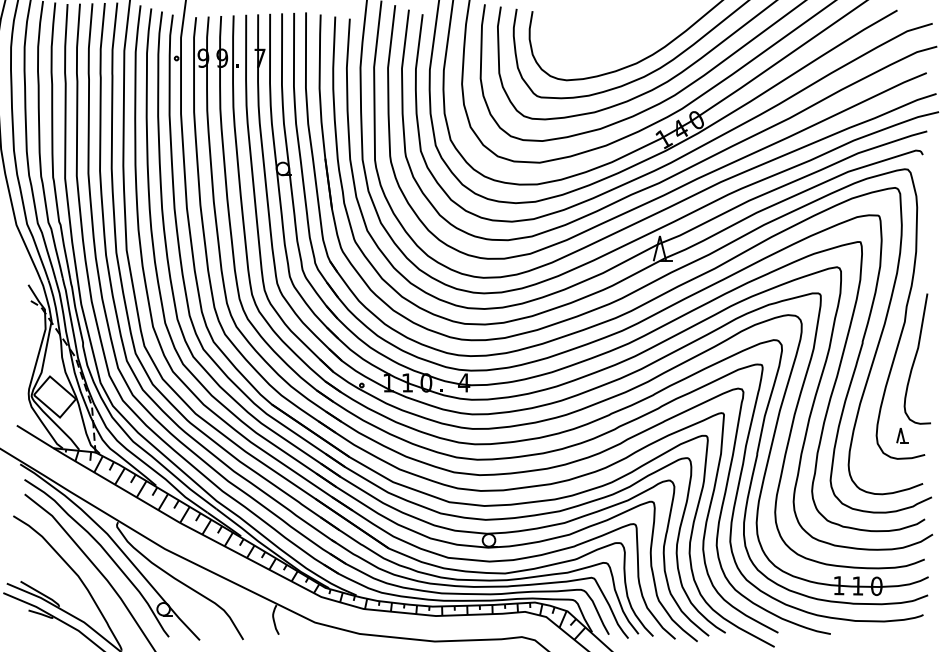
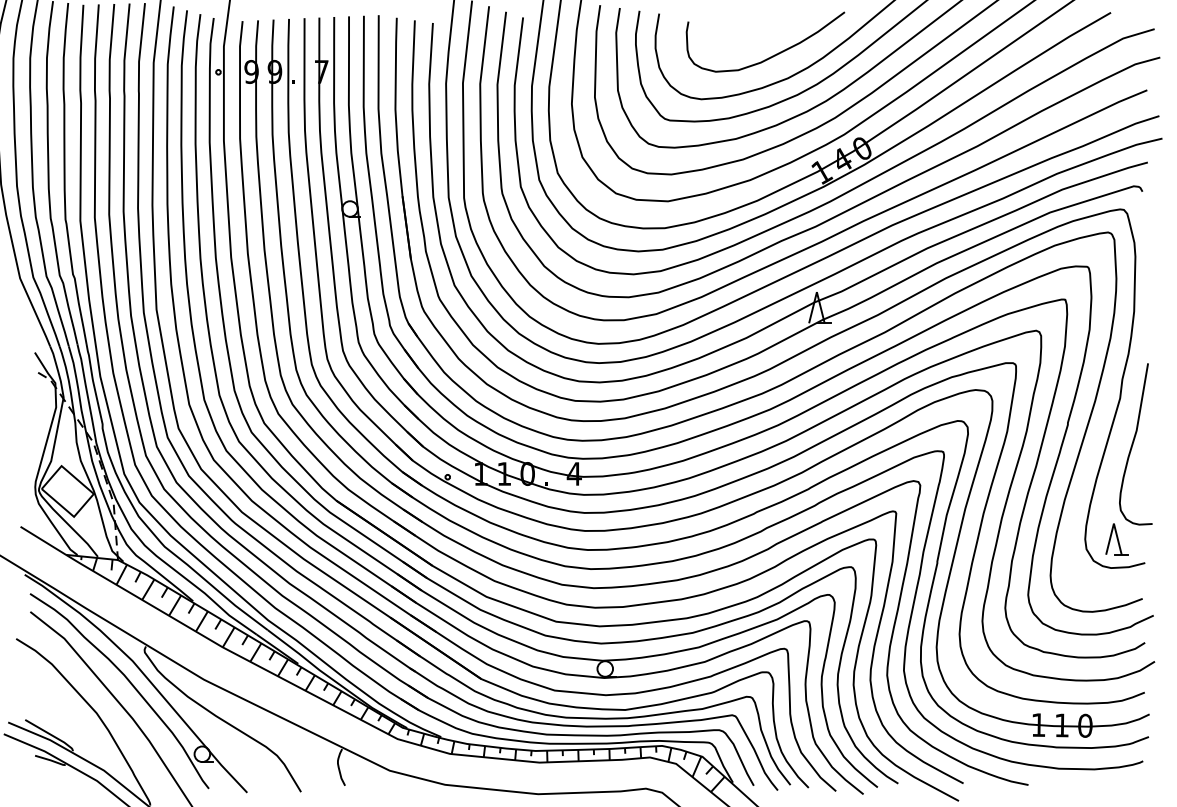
curve: (624, 44) -> (772, 55), added
part: (901, 435) -> (1116, 539), size x1.67

